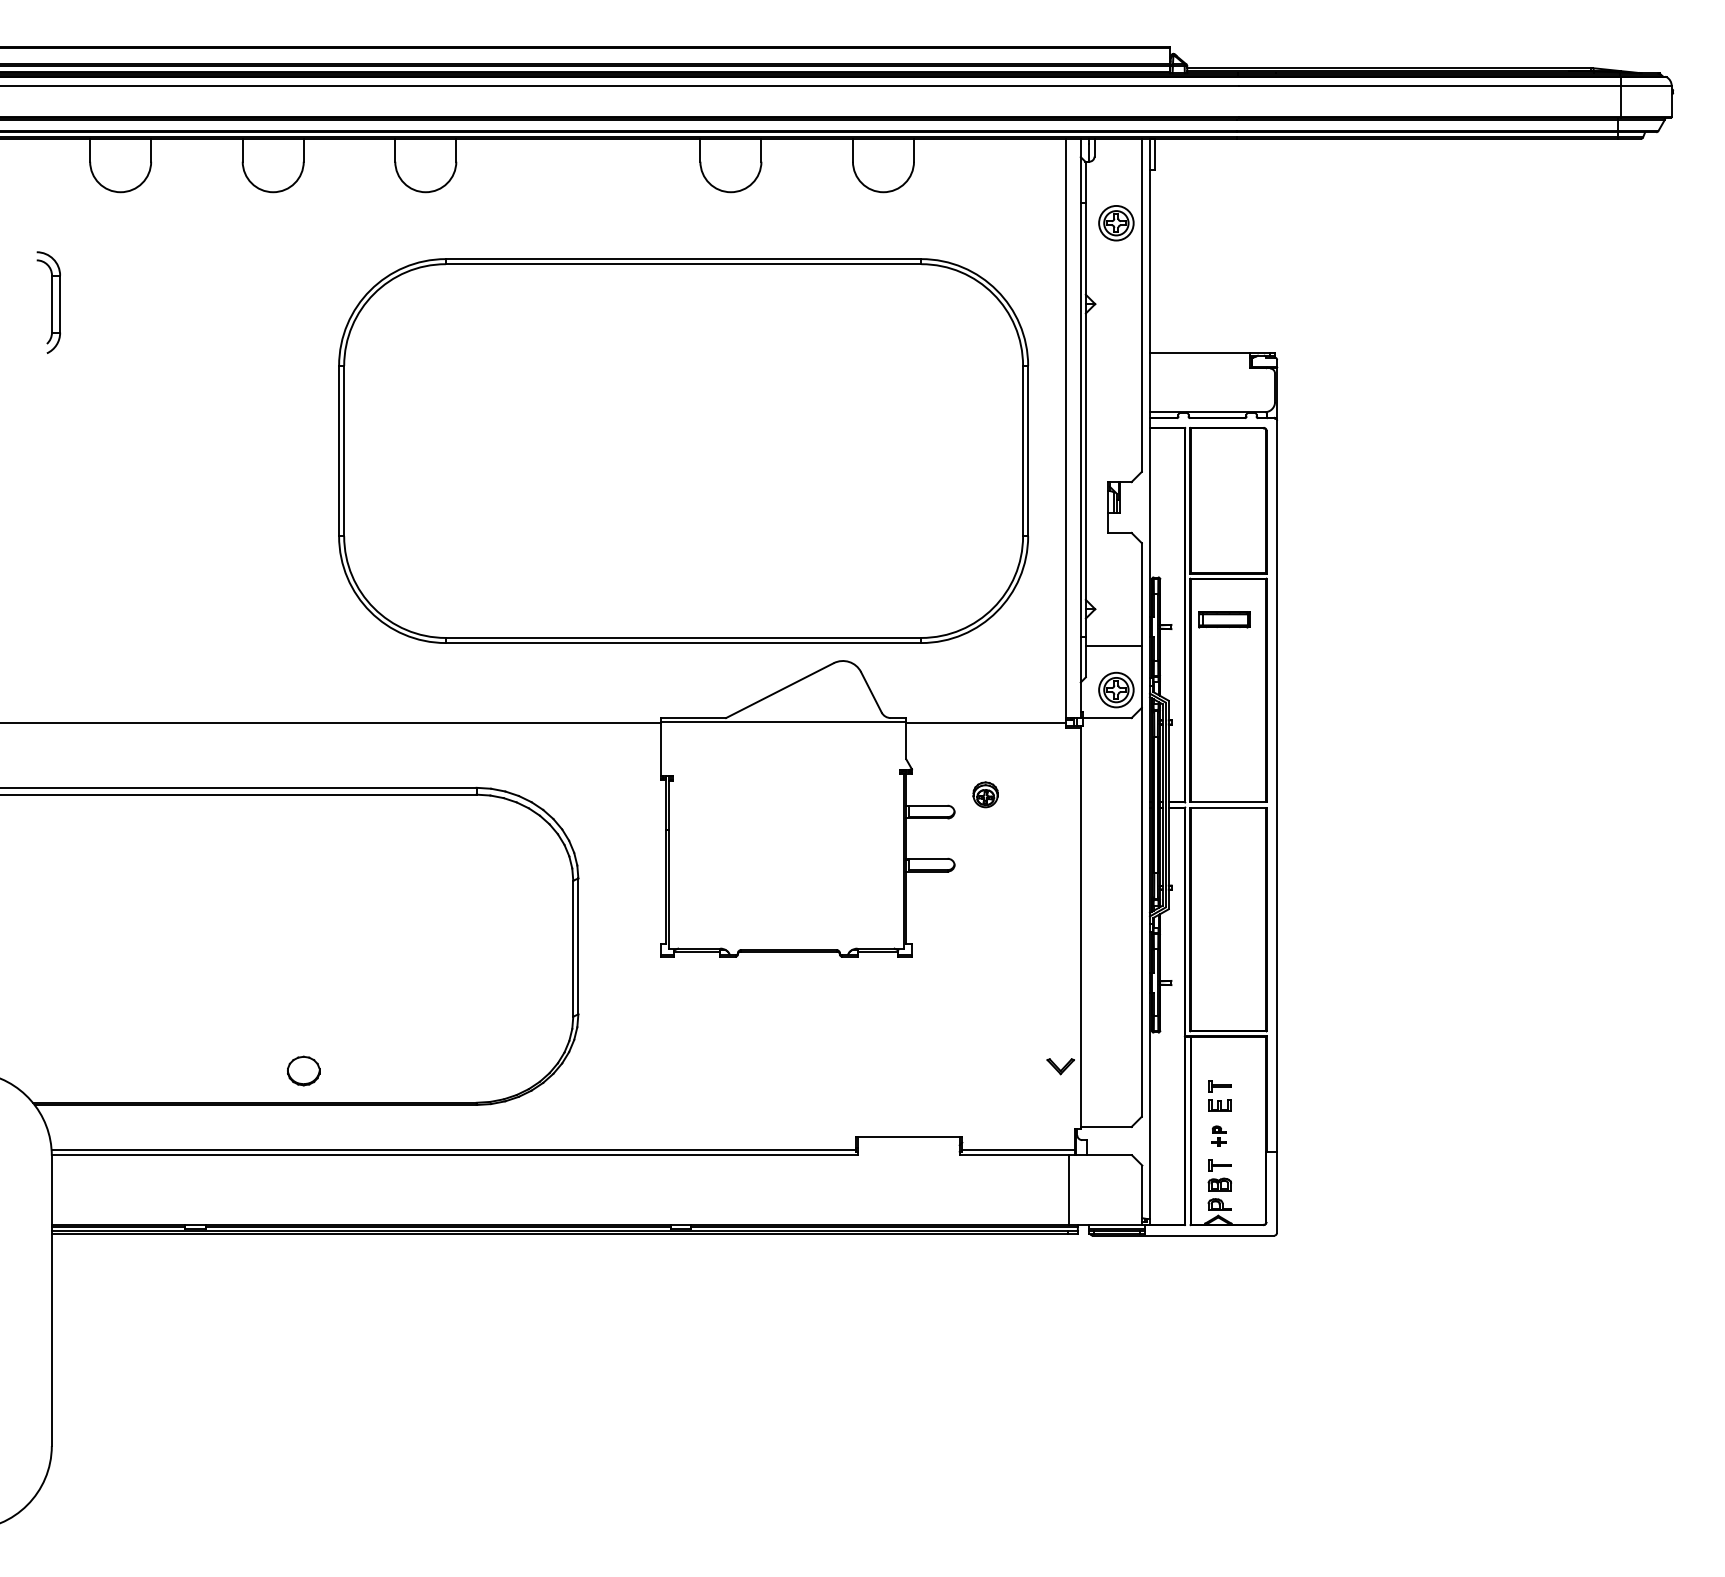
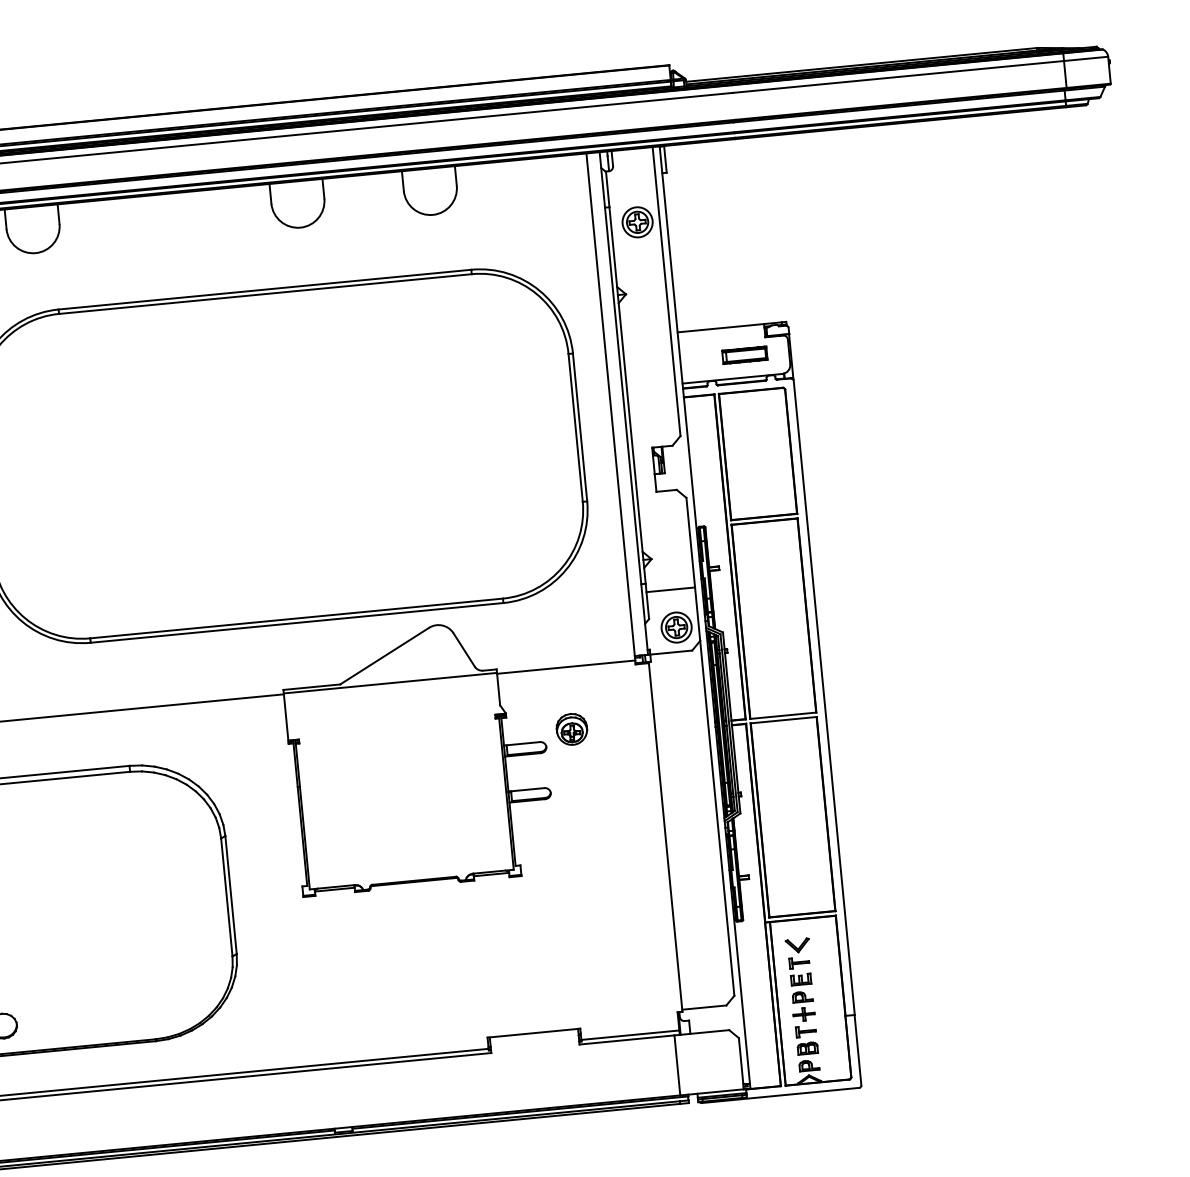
part: (1224, 619) -> (745, 355), moved
part: (985, 794) -> (571, 729), size x1.43
part: (1060, 1066) -> (797, 945), moved
part: (1218, 1136) -> (802, 1006), size x1.67

